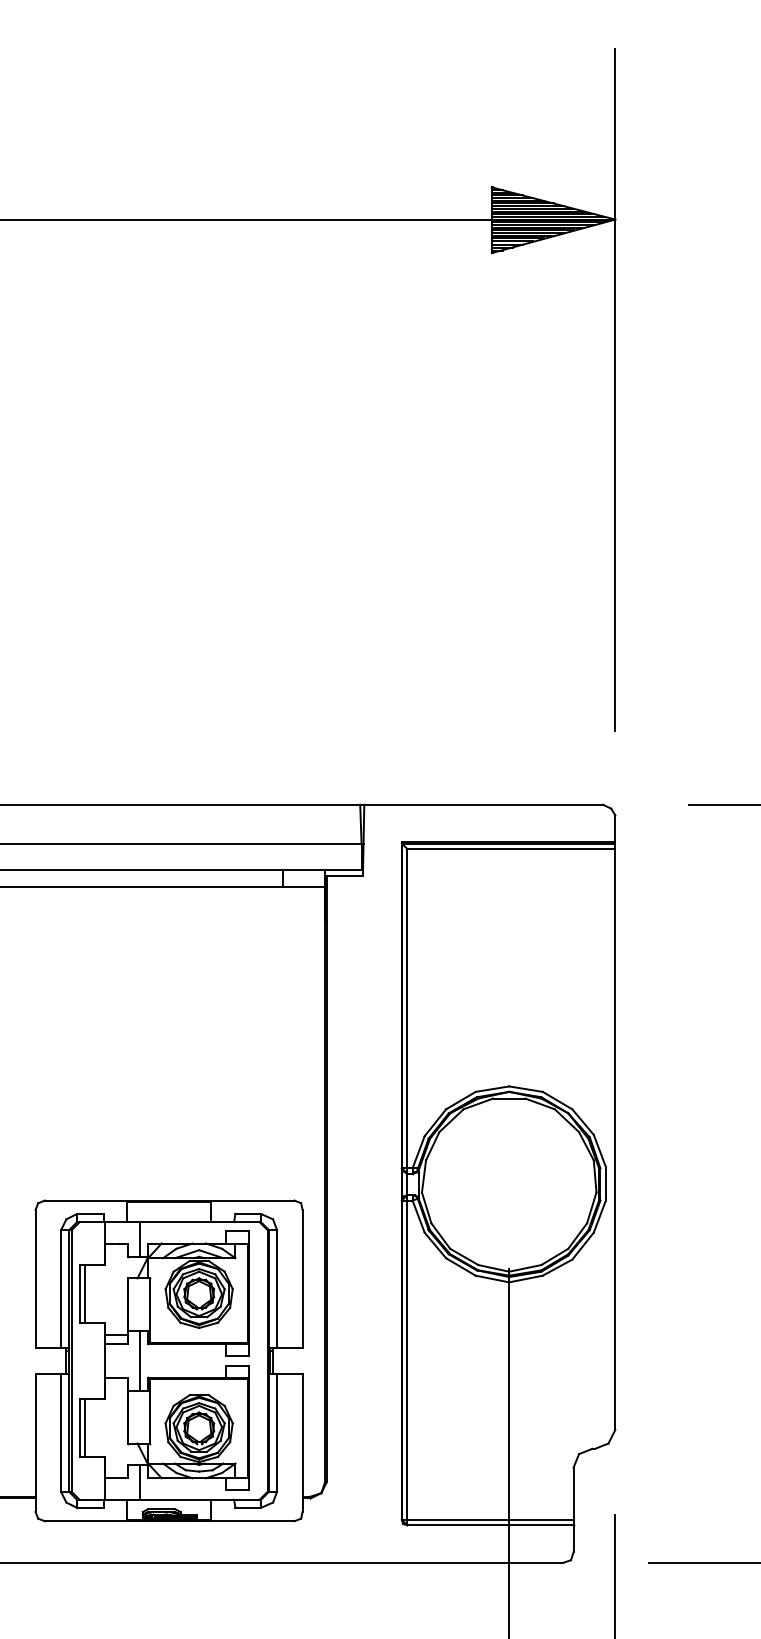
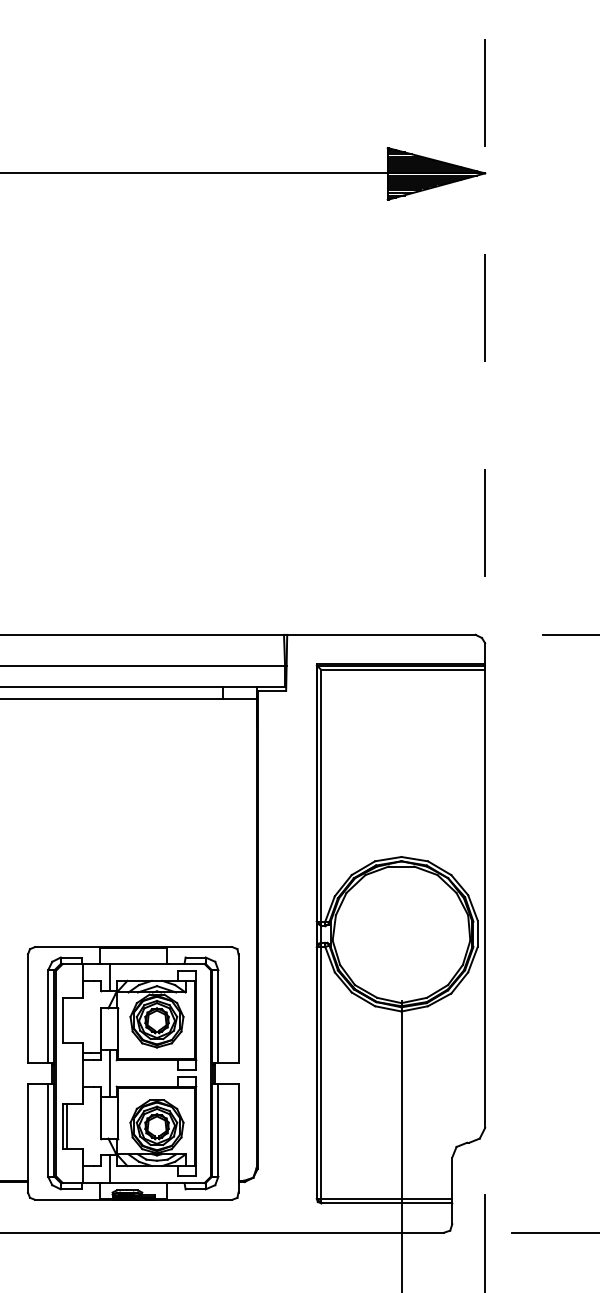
line: (615, 390) -> (485, 308), solid -> dashed
line: (85, 1293) -> (67, 1020), removed

